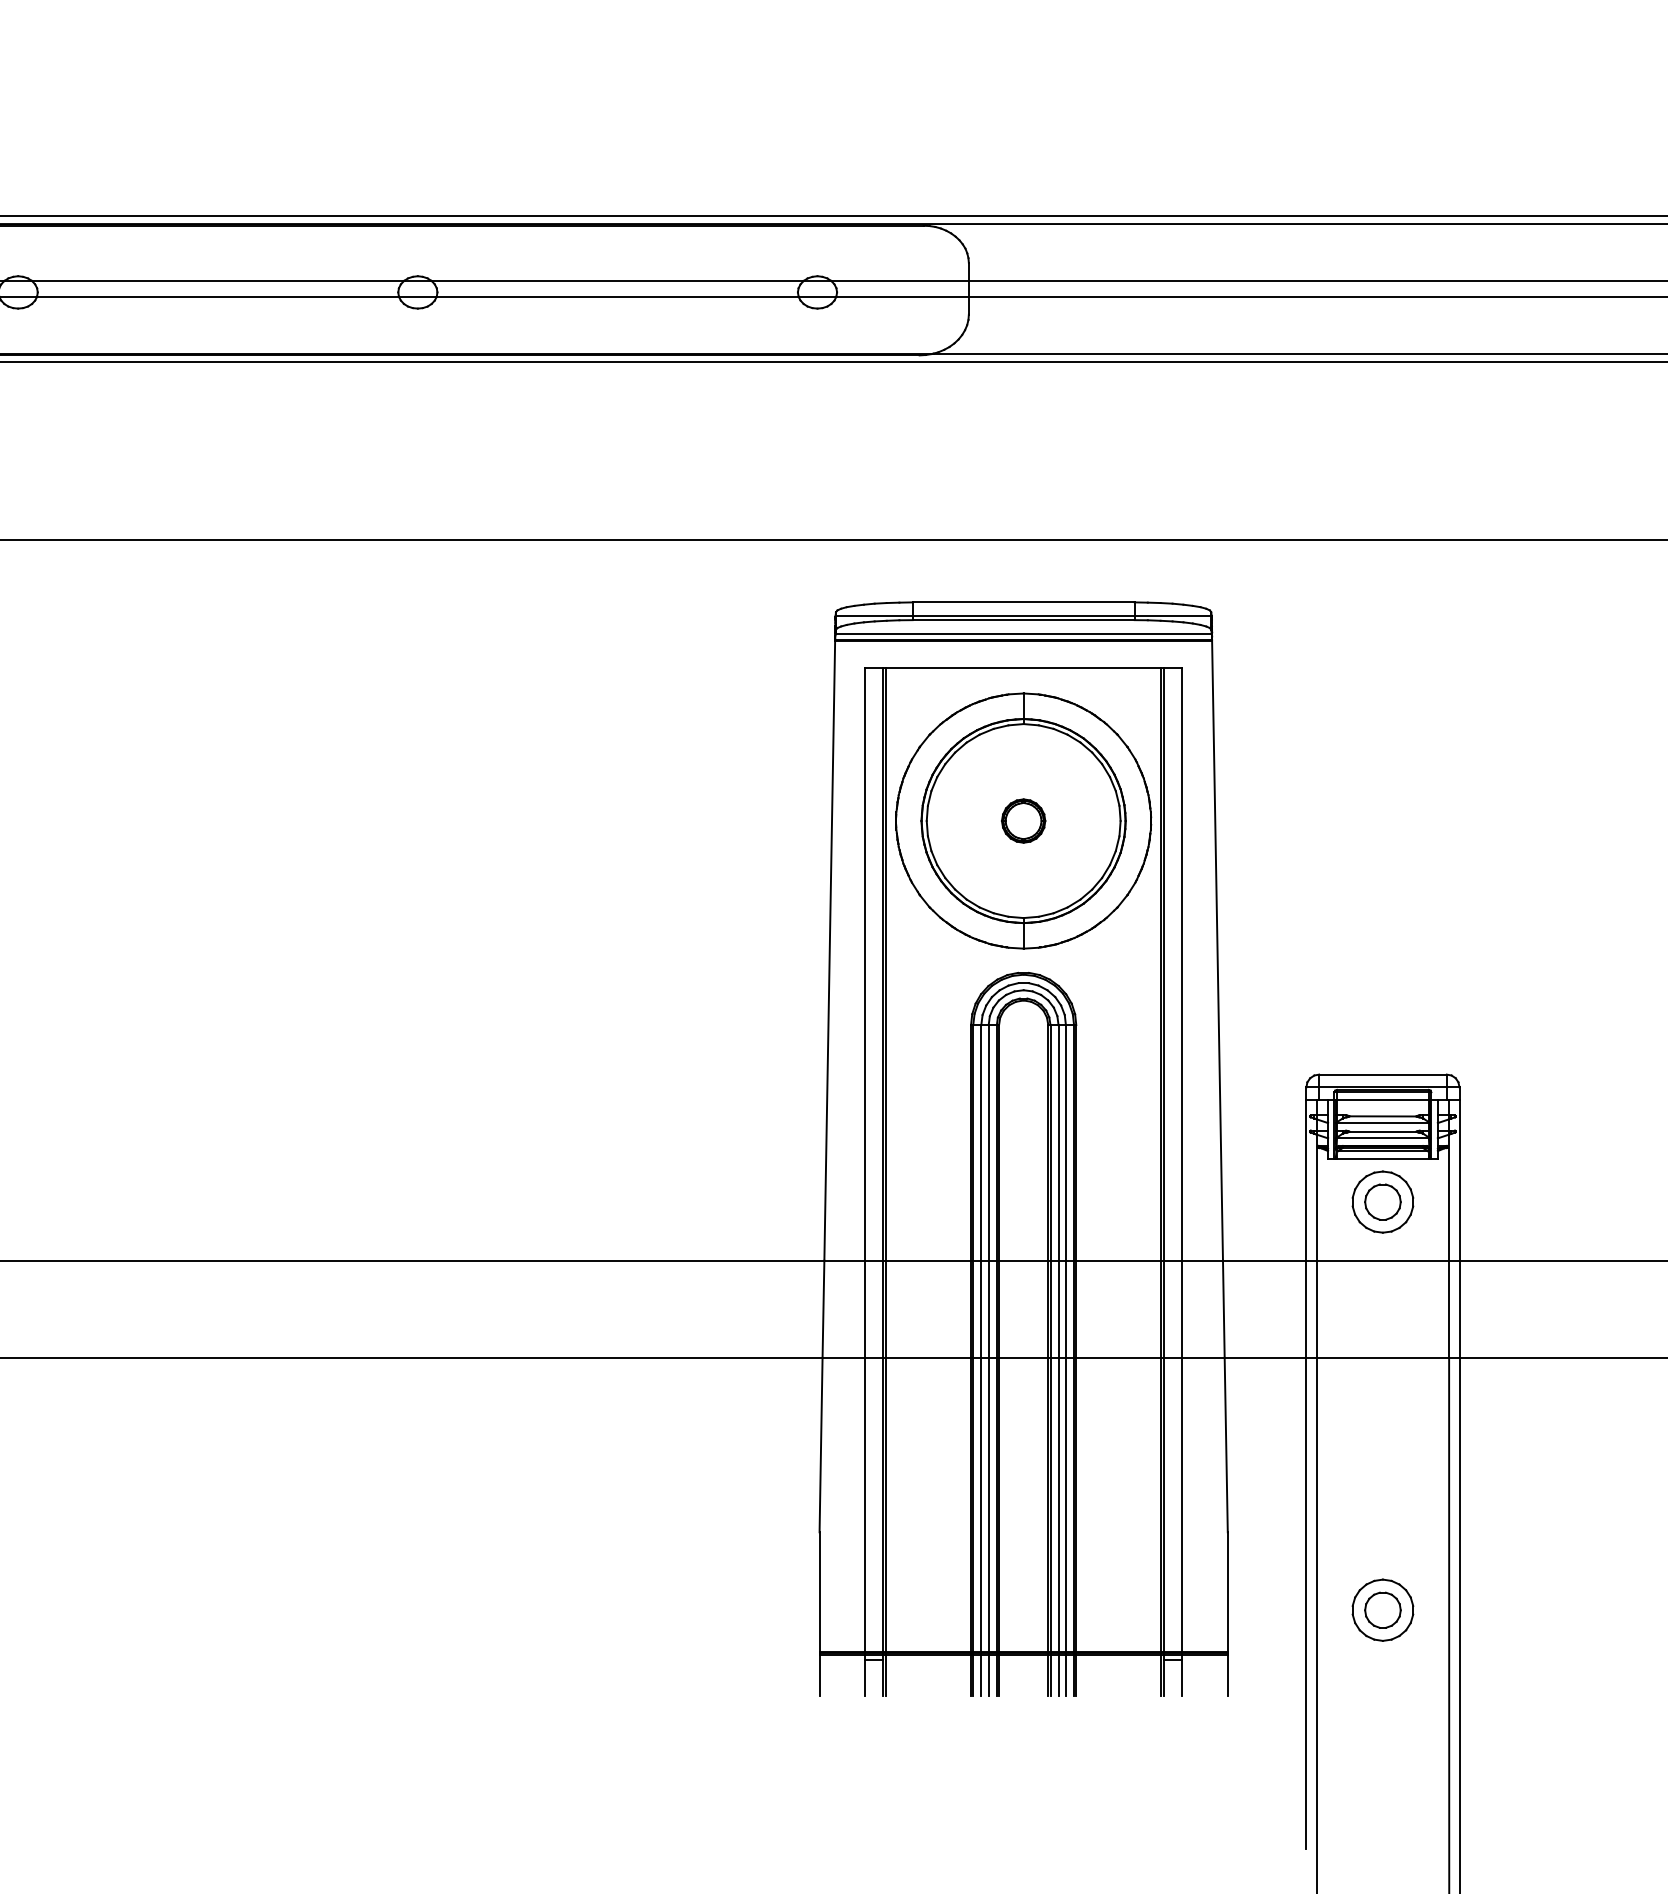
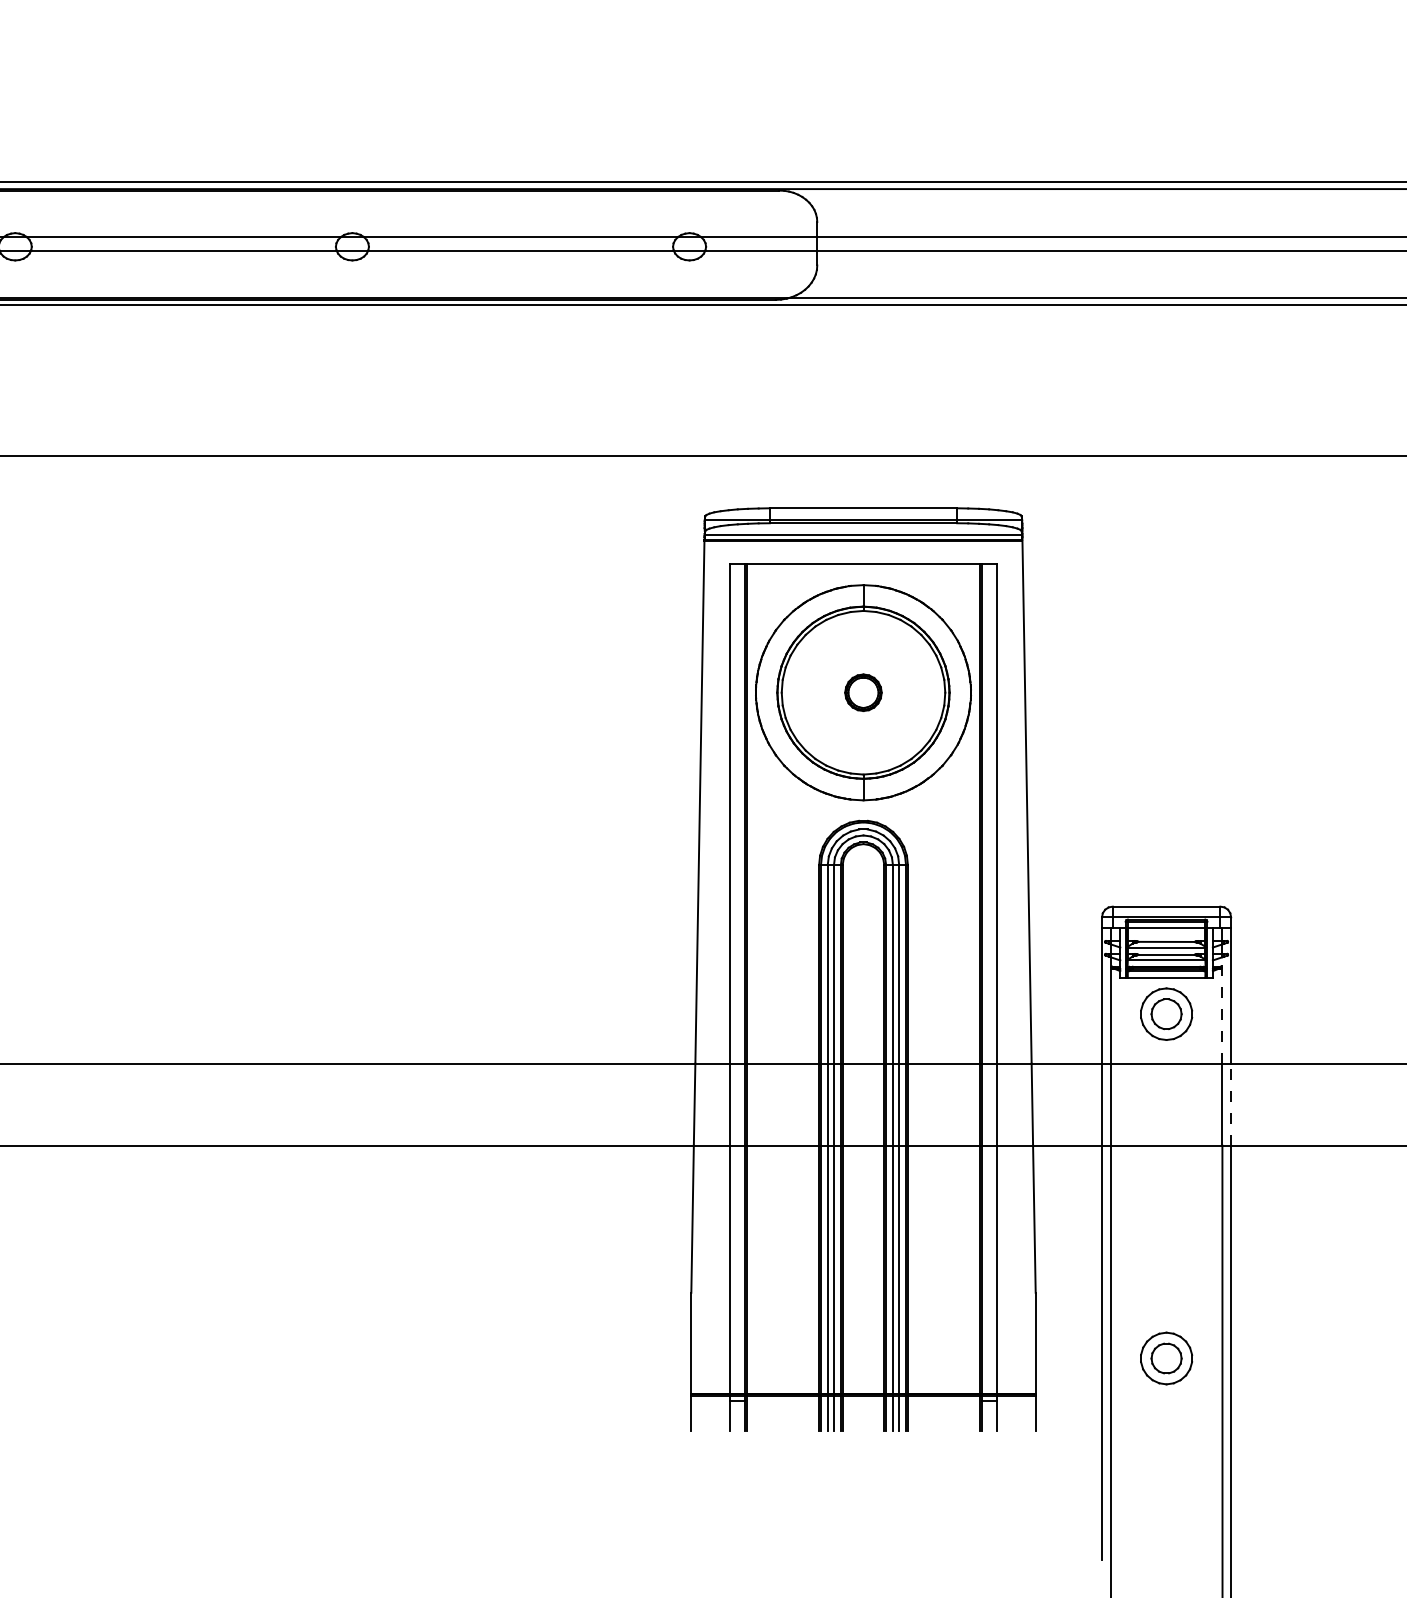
line: (1449, 1196) -> (1222, 1009), solid -> dashed
line: (1459, 1309) -> (1231, 1104), solid -> dashed

